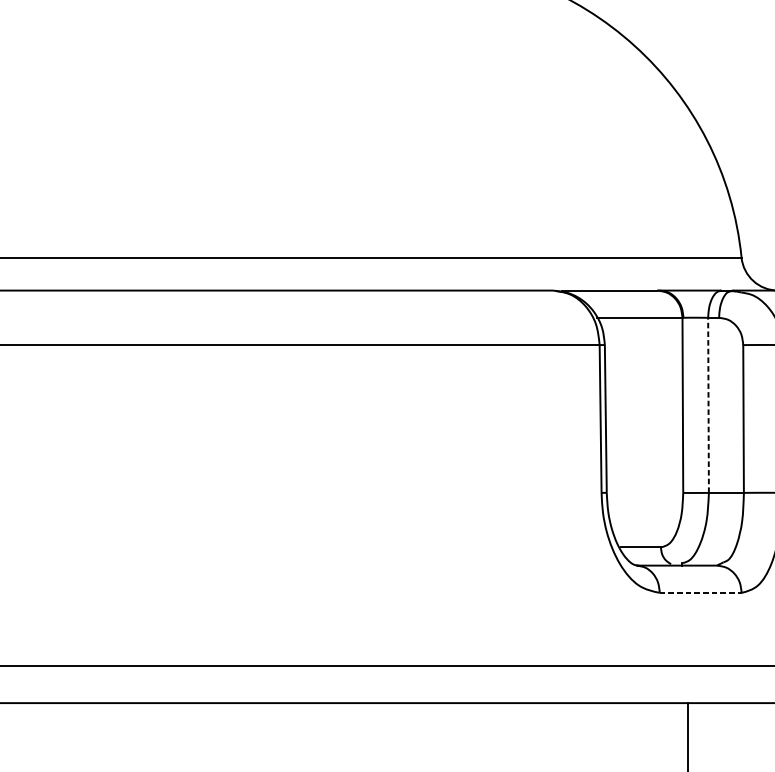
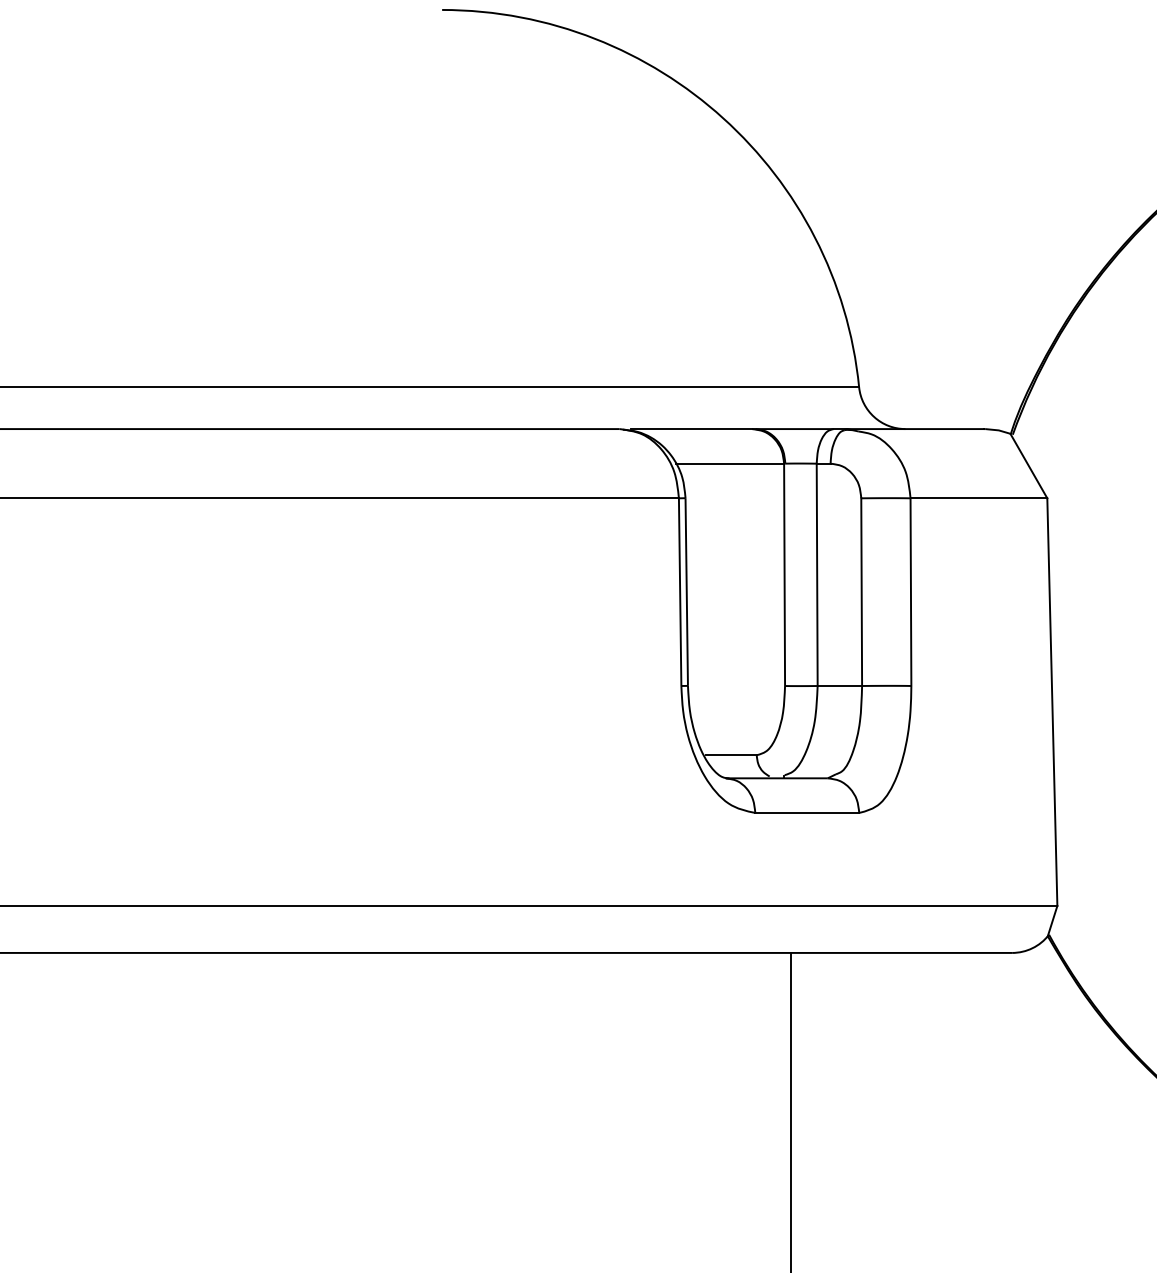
line: (708, 405) -> (817, 574), dashed -> solid
line: (700, 592) -> (807, 812), dashed -> solid

